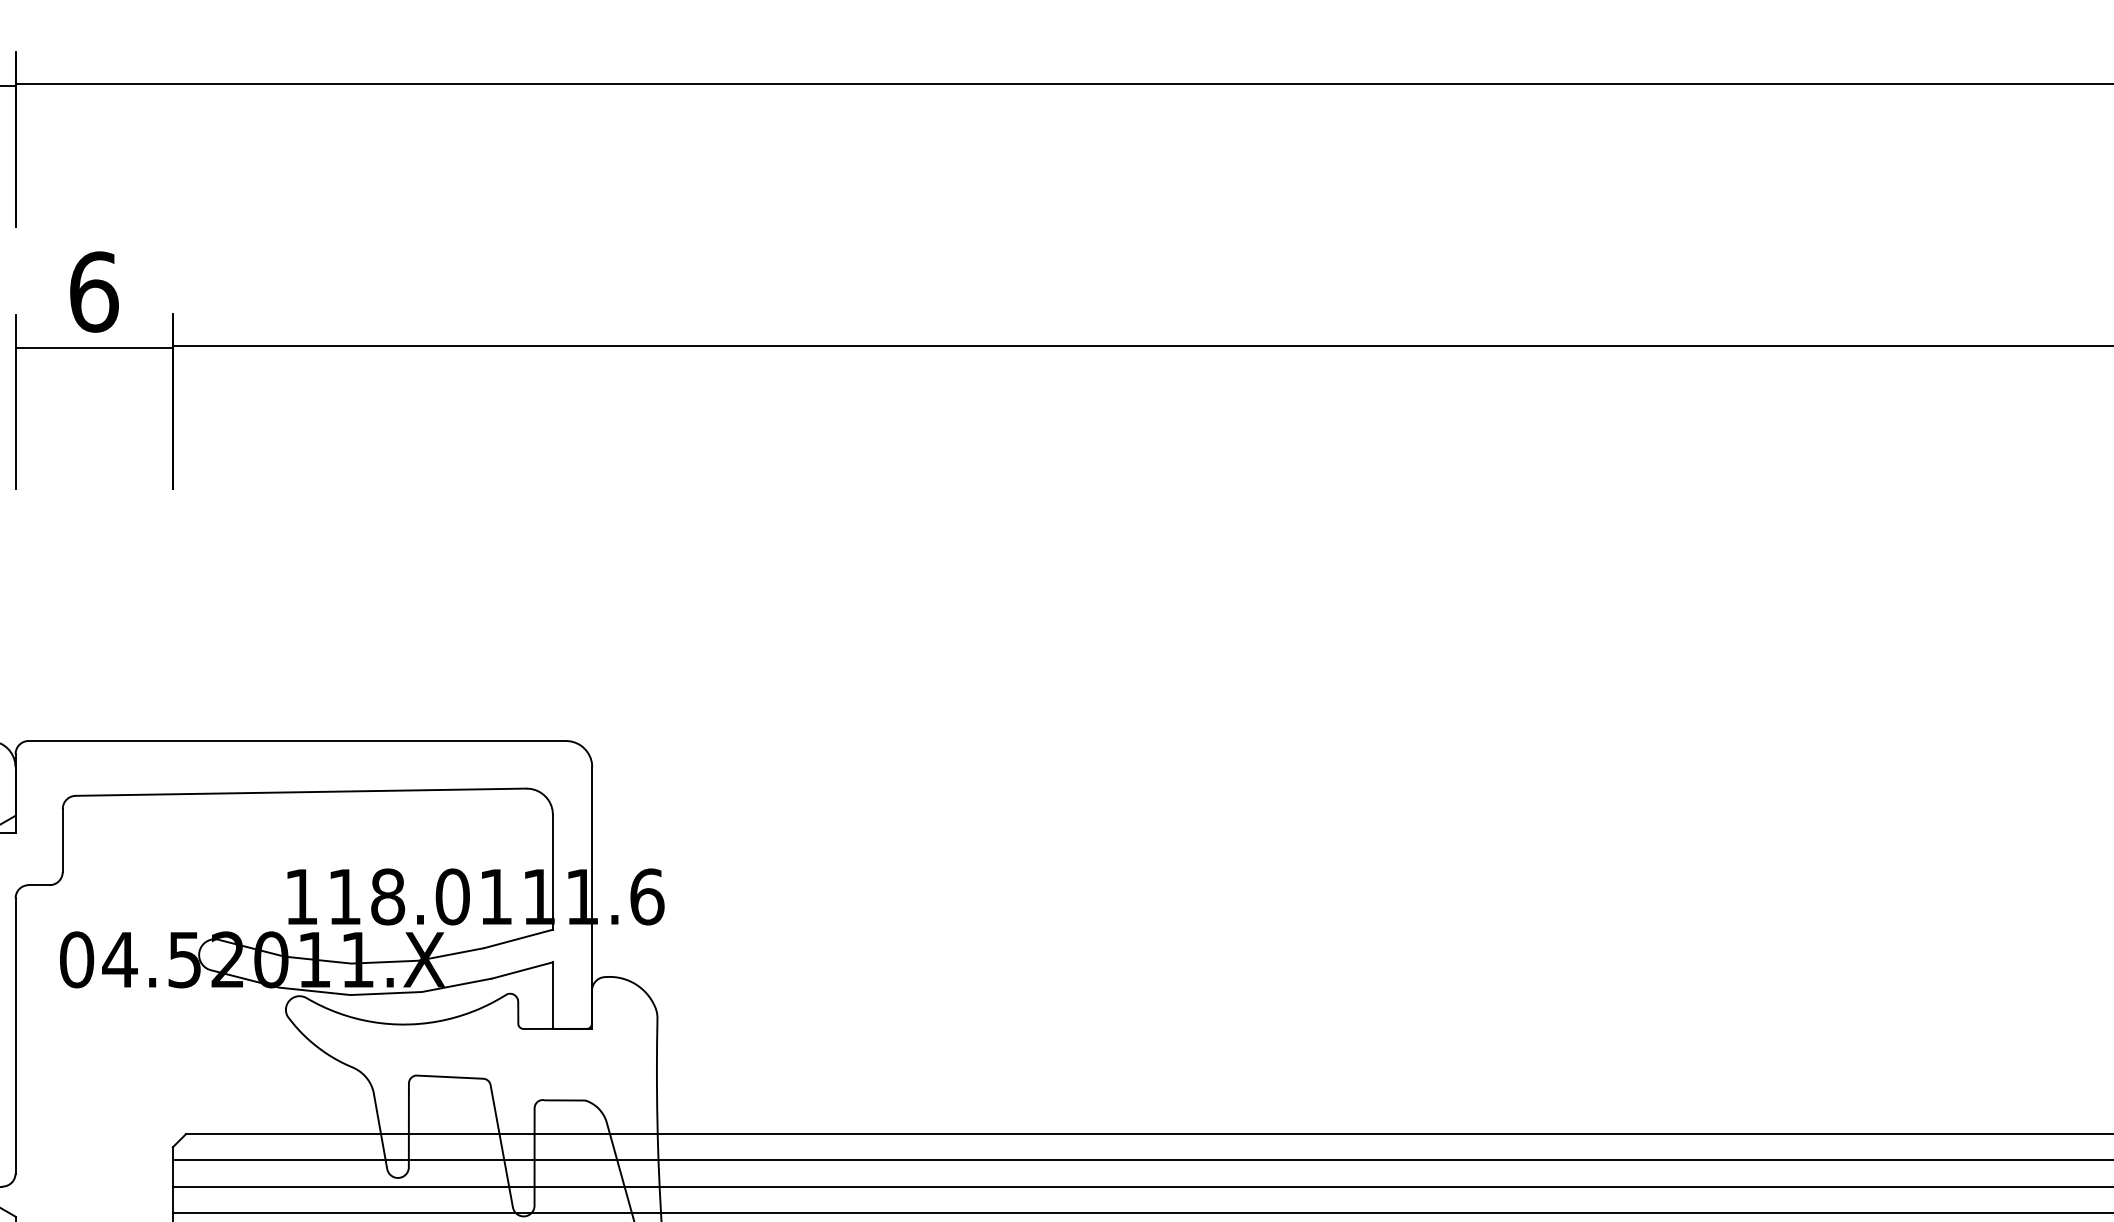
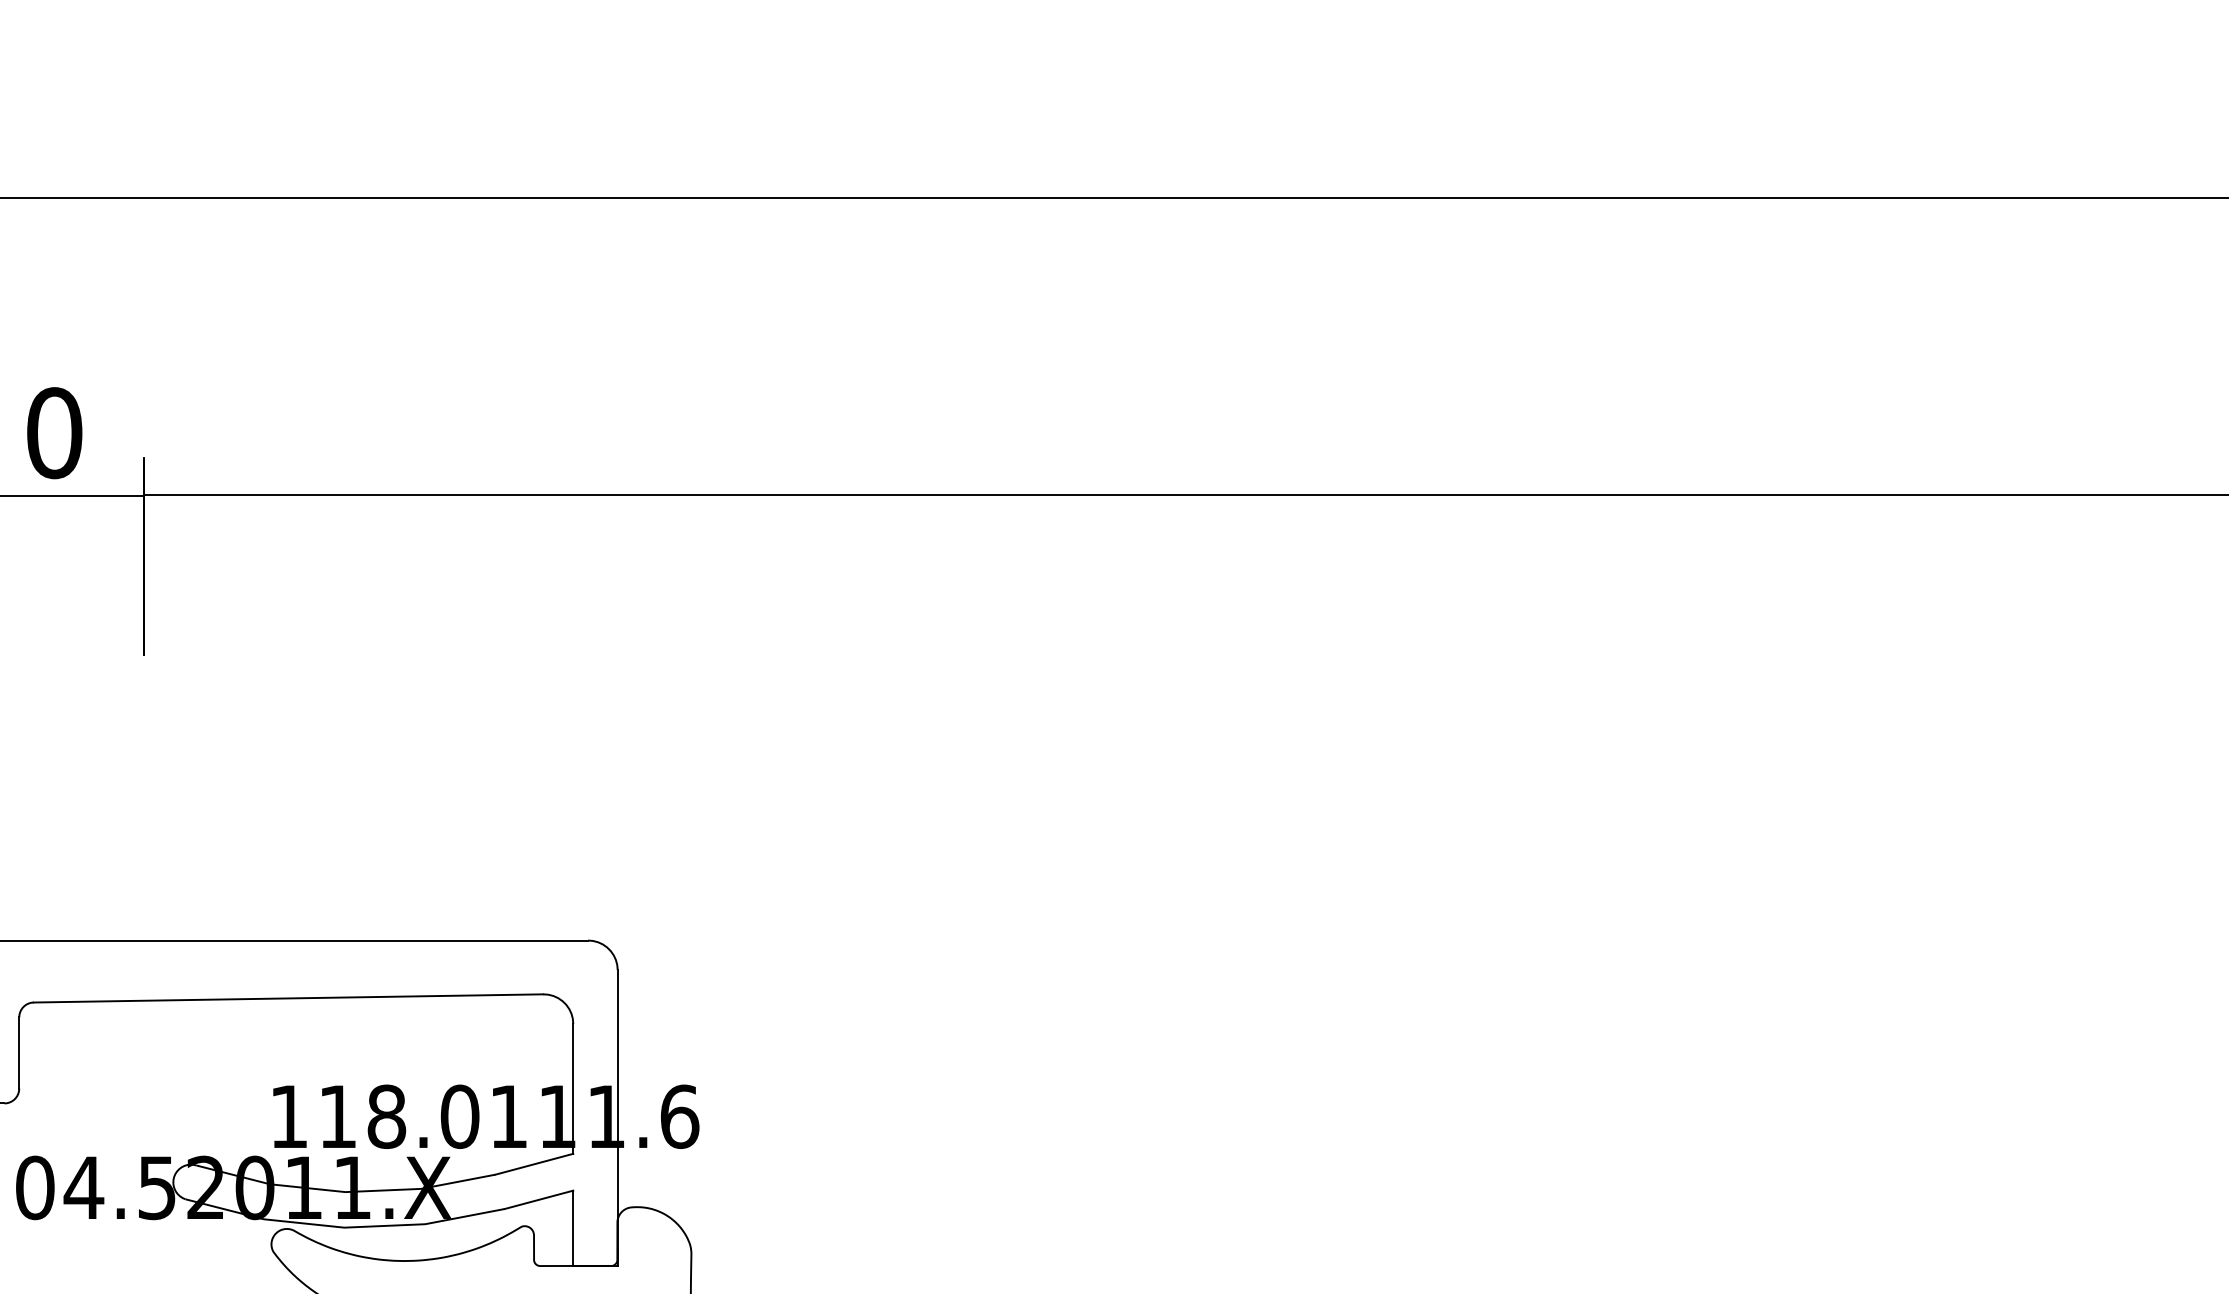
text: (93, 291) -> (53, 432), 6 -> 0

